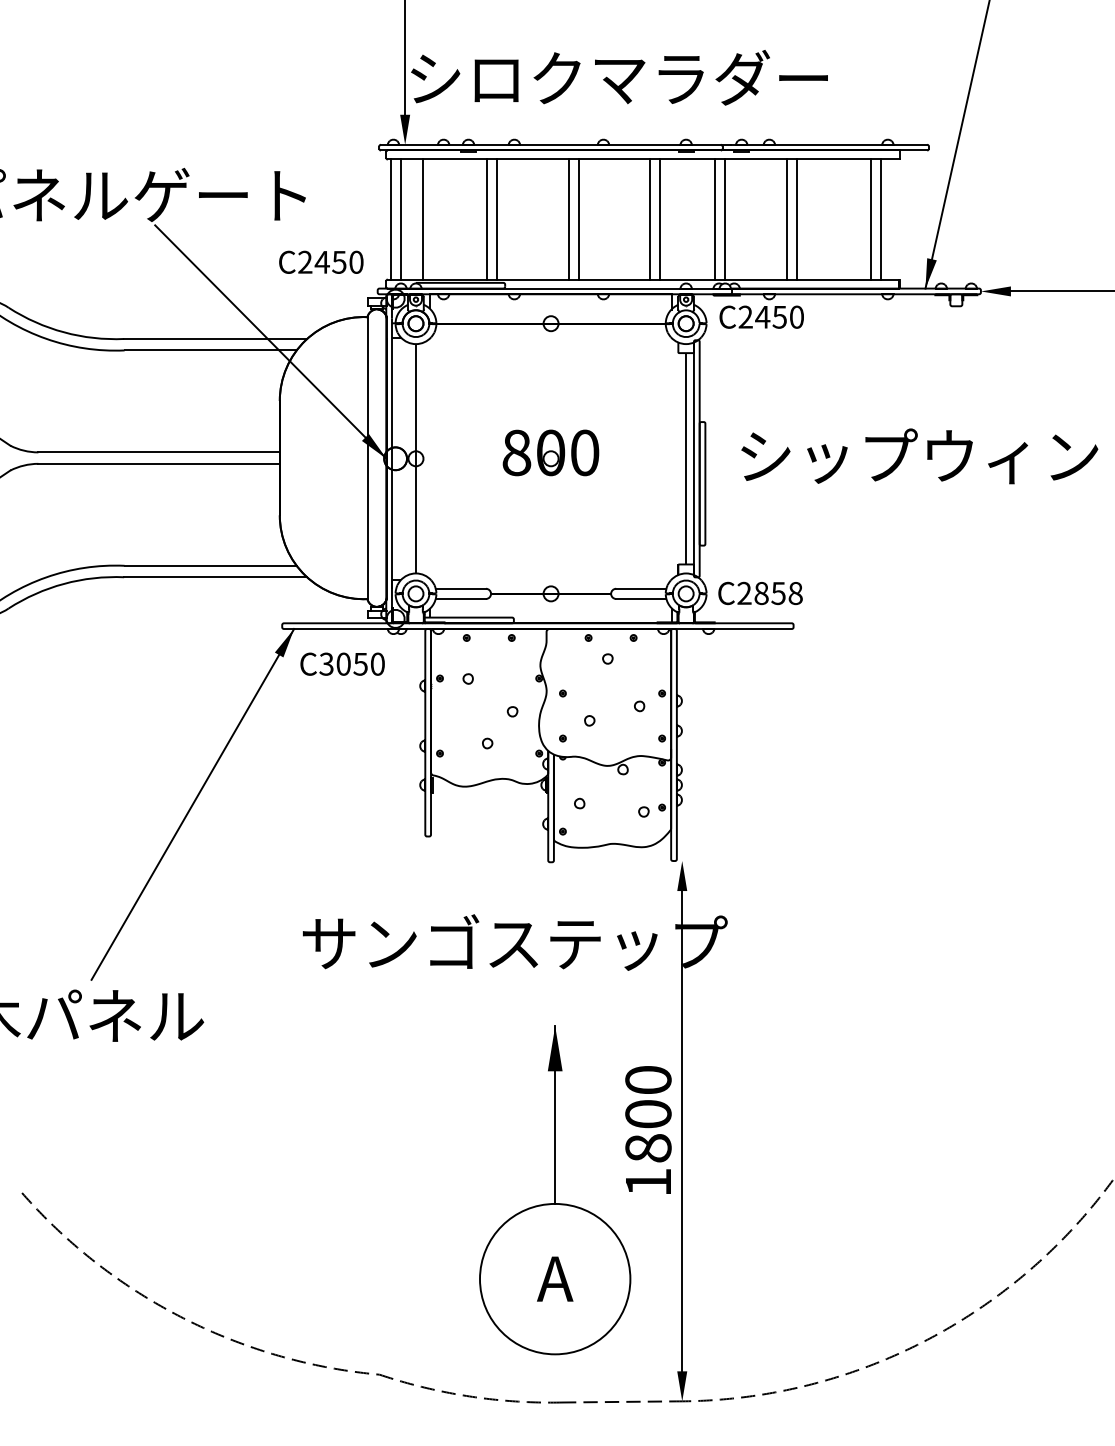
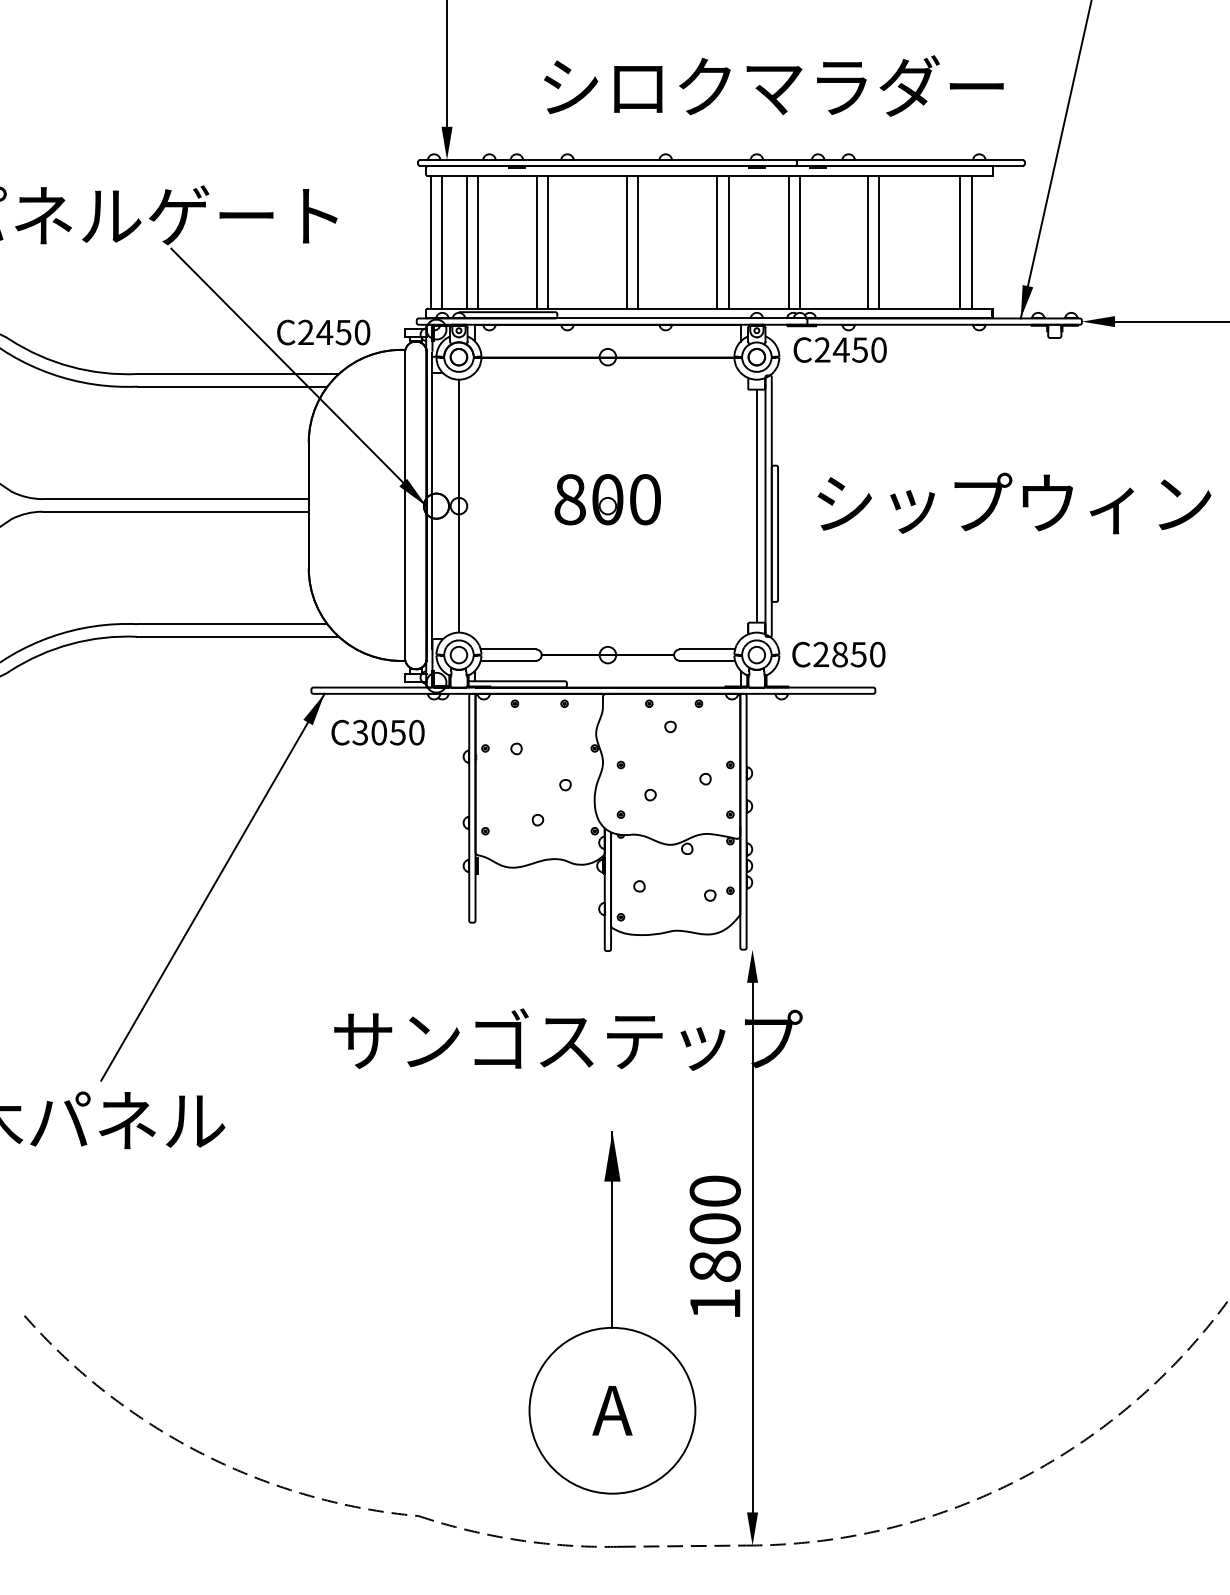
text: (619, 77) -> (773, 85), moved
line: (433, 219) -> (478, 242), added
text: (321, 261) -> (323, 331), moved
text: (795, 593) -> (877, 654), C2858 -> C2850

